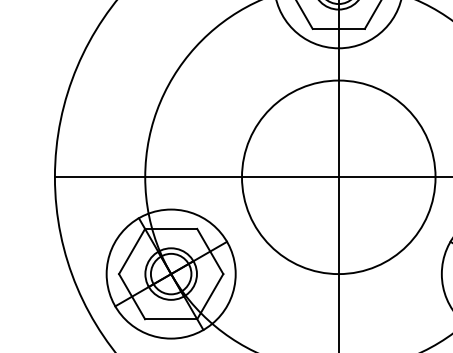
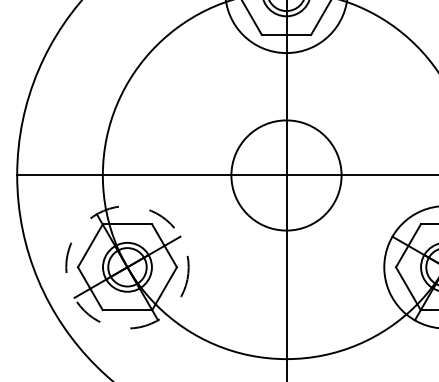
circle: (338, 177) -> (286, 175), size x0.6
circle: (171, 274) -> (127, 267), solid -> dashed

